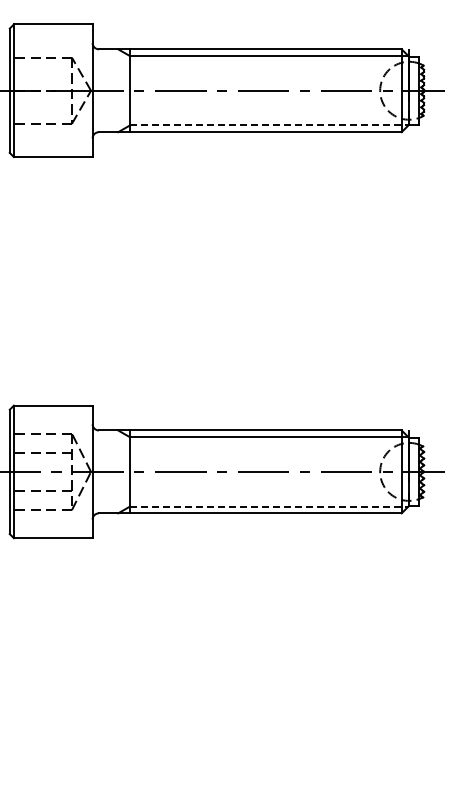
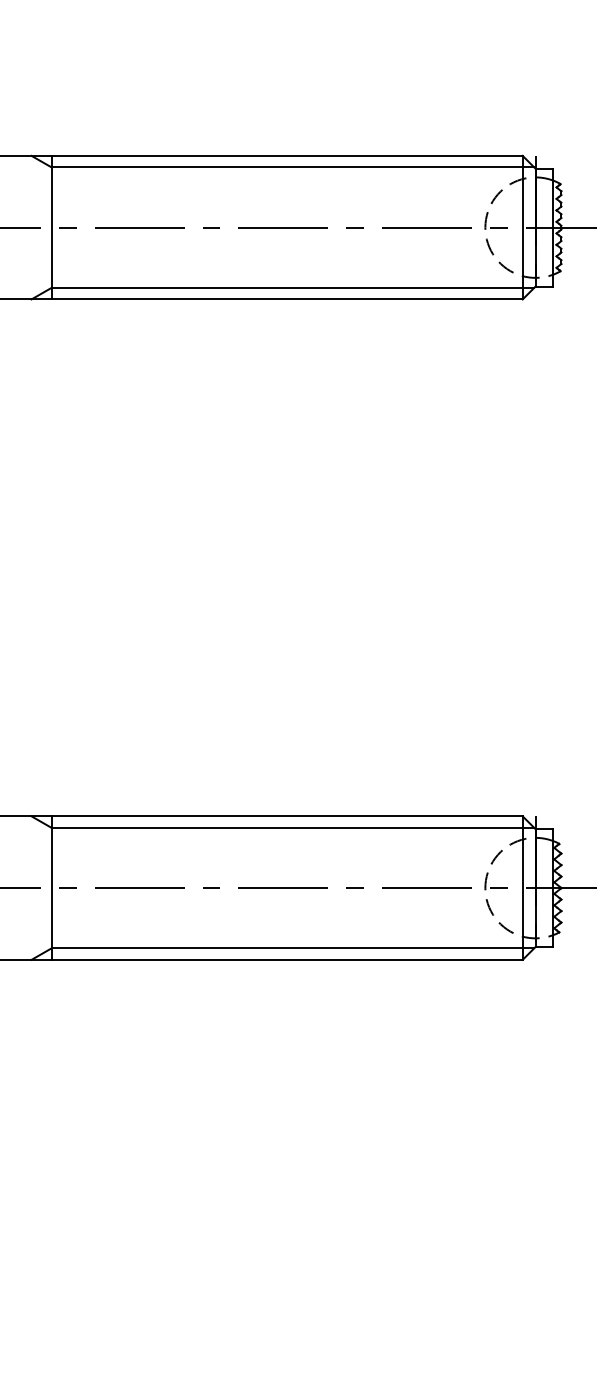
line: (269, 125) -> (293, 287), dashed -> solid
line: (269, 506) -> (293, 948), dashed -> solid

